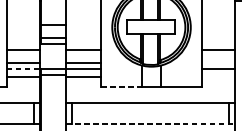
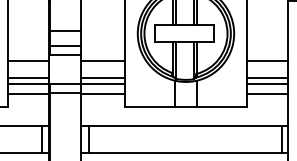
line: (217, 63) -> (267, 77), added
line: (24, 68) -> (29, 84), dashed -> solid
line: (217, 76) -> (267, 94), added
line: (122, 86) -> (150, 106), dashed -> solid
line: (151, 124) -> (185, 152), dashed -> solid

